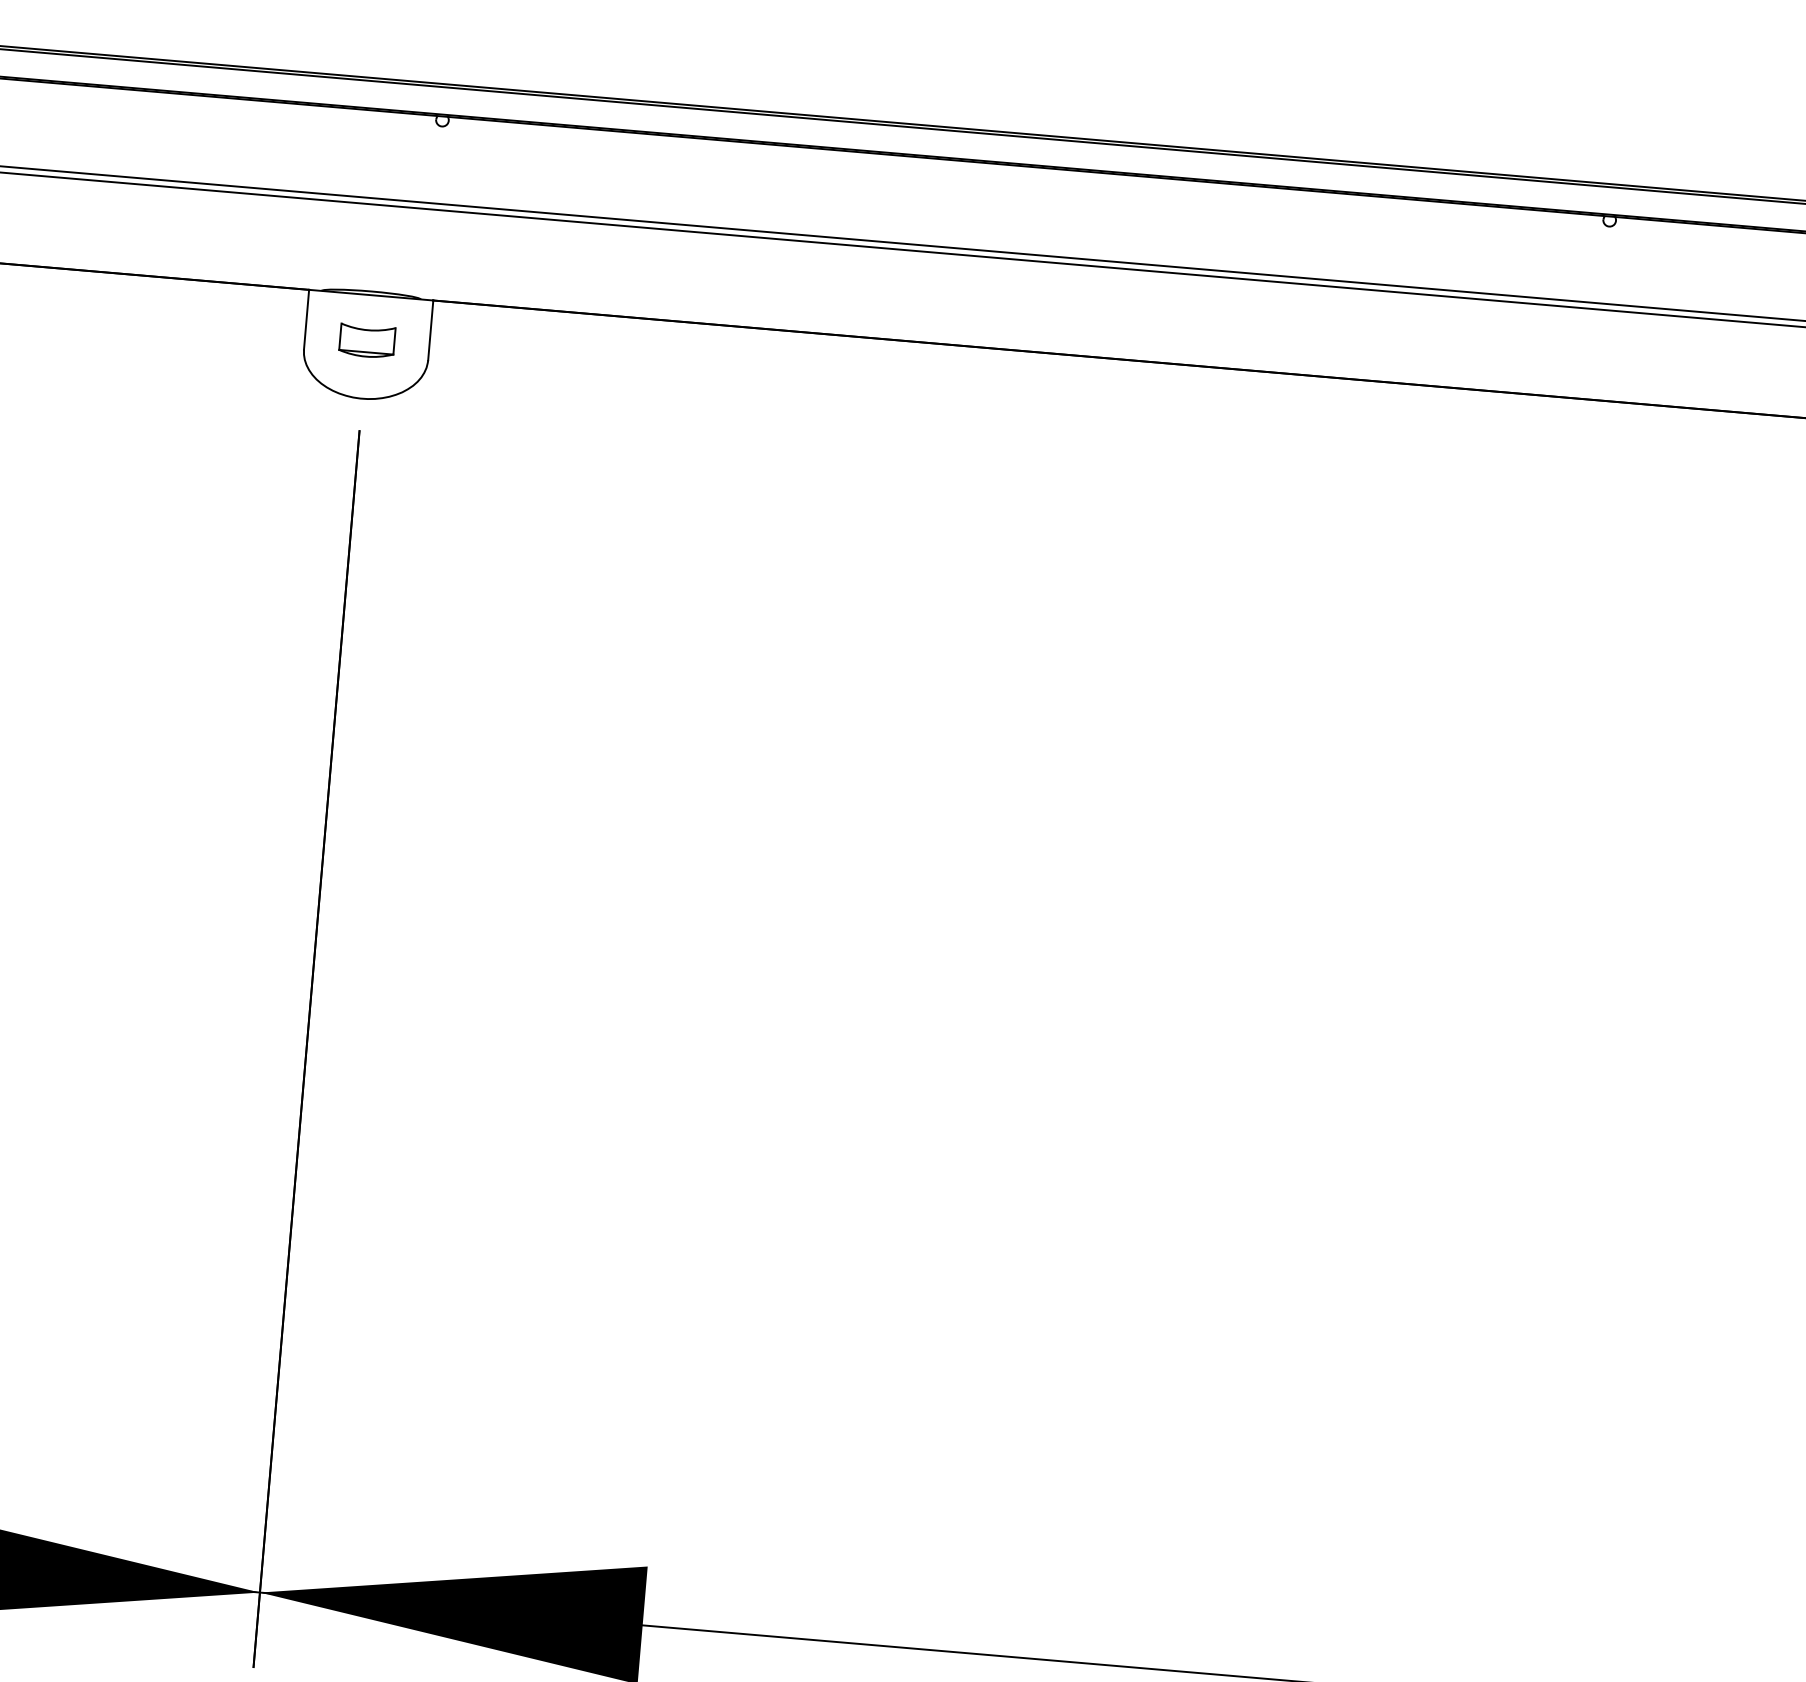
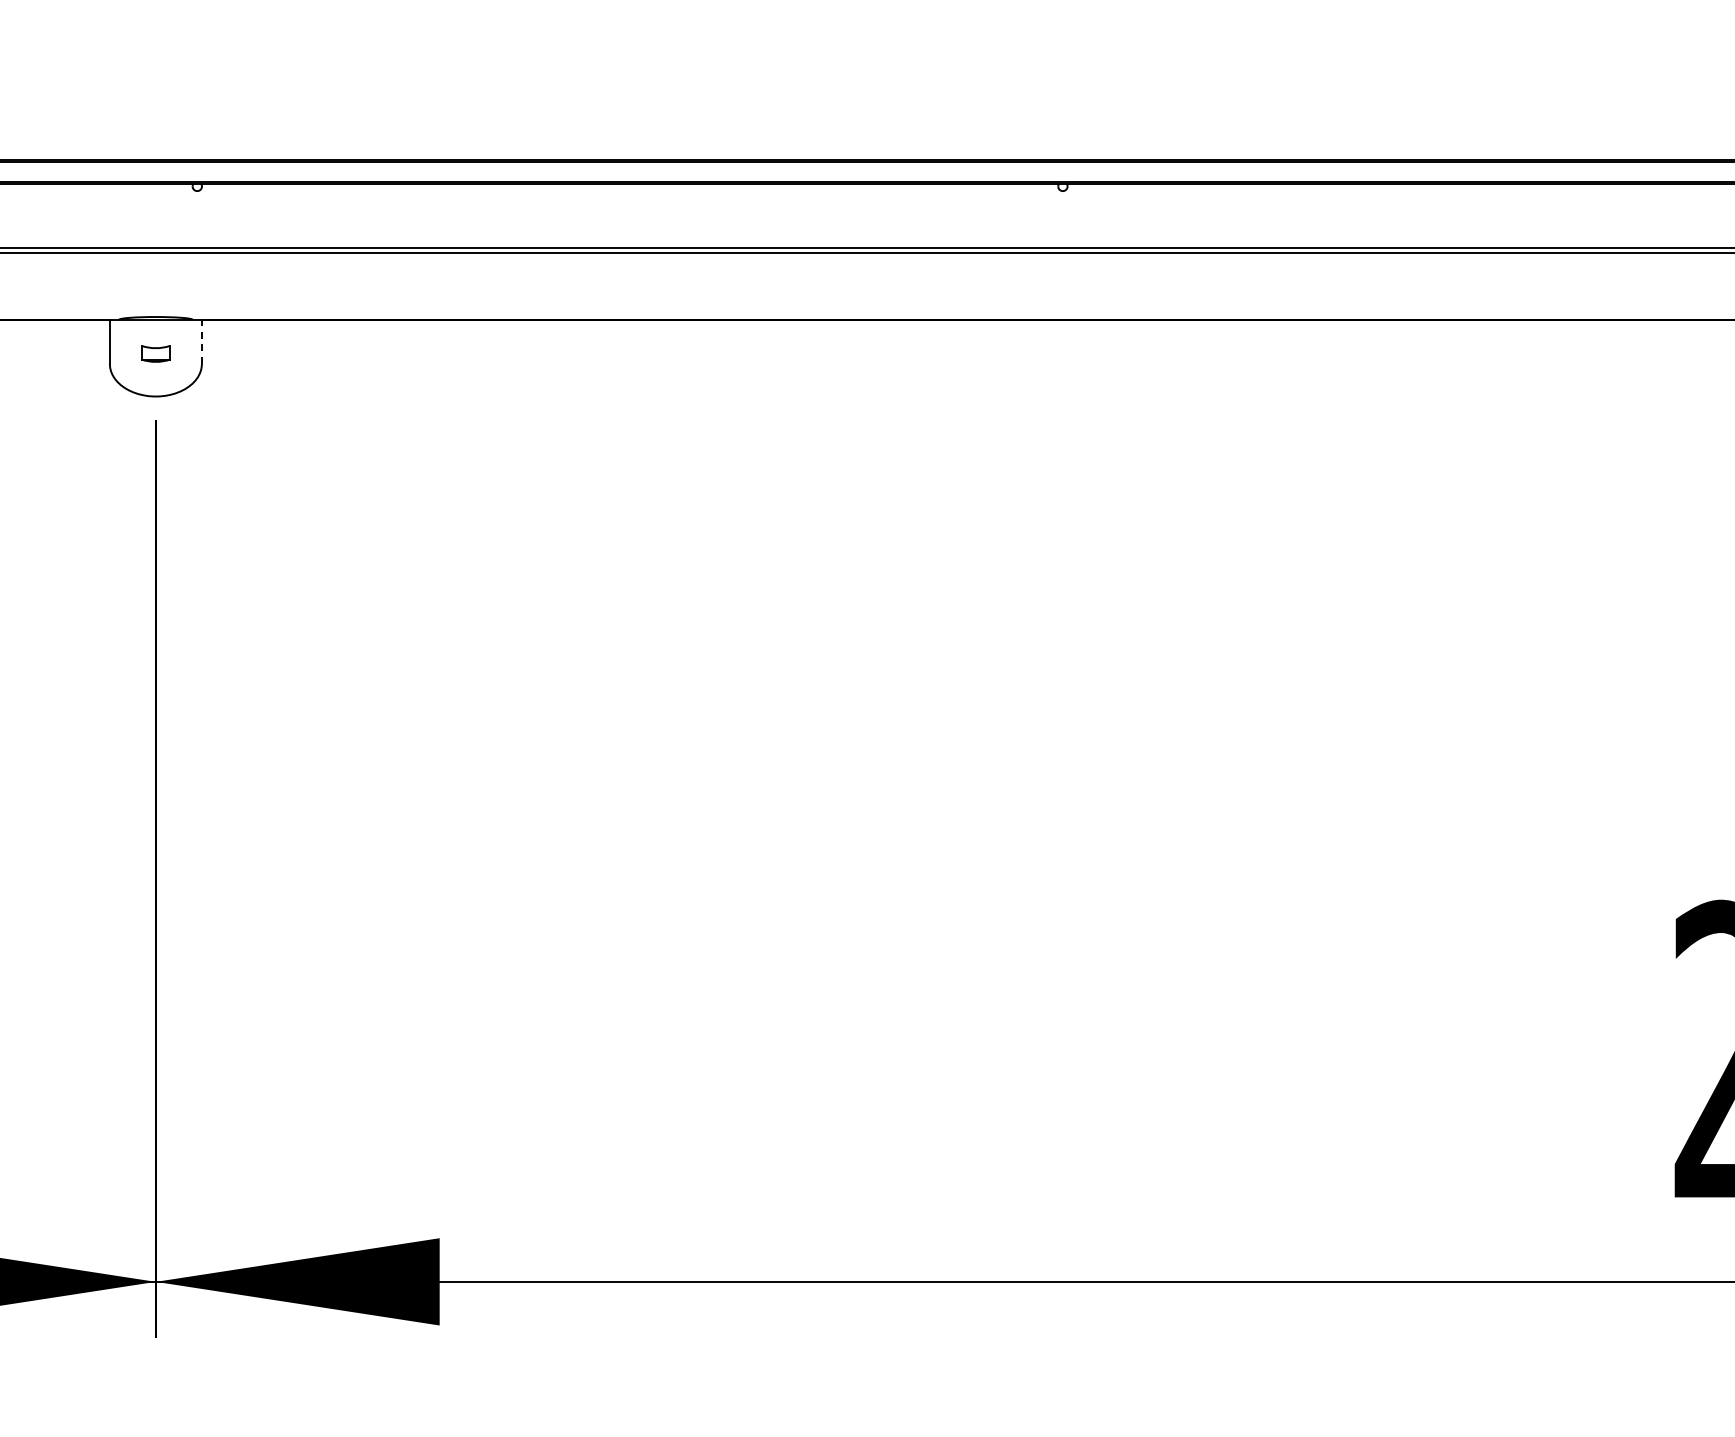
line: (430, 329) -> (201, 341), solid -> dashed
part: (366, 340) -> (155, 353), size x0.7

